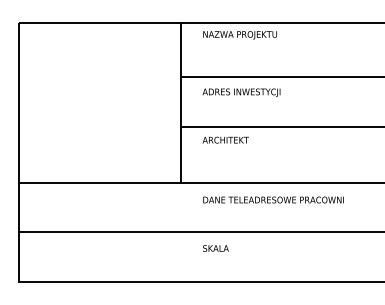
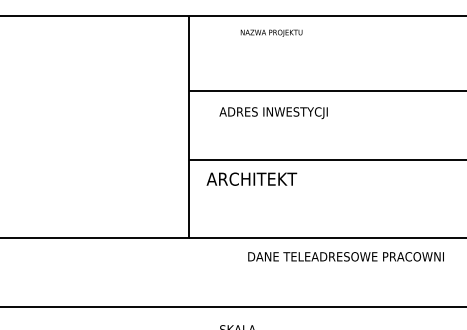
part: (239, 35) -> (270, 33), size x0.6
part: (225, 139) -> (251, 178), size x1.4
part: (273, 199) -> (345, 256), moved

